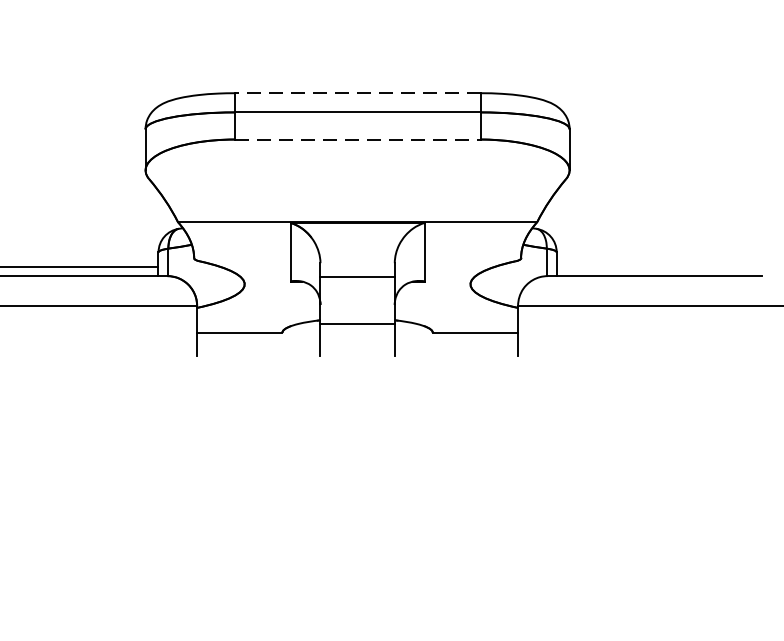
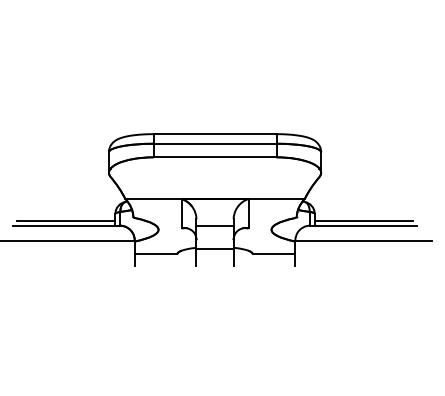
line: (358, 93) -> (215, 134), dashed -> solid
line: (358, 139) -> (215, 157), dashed -> solid
line: (654, 267) -> (363, 221), added

